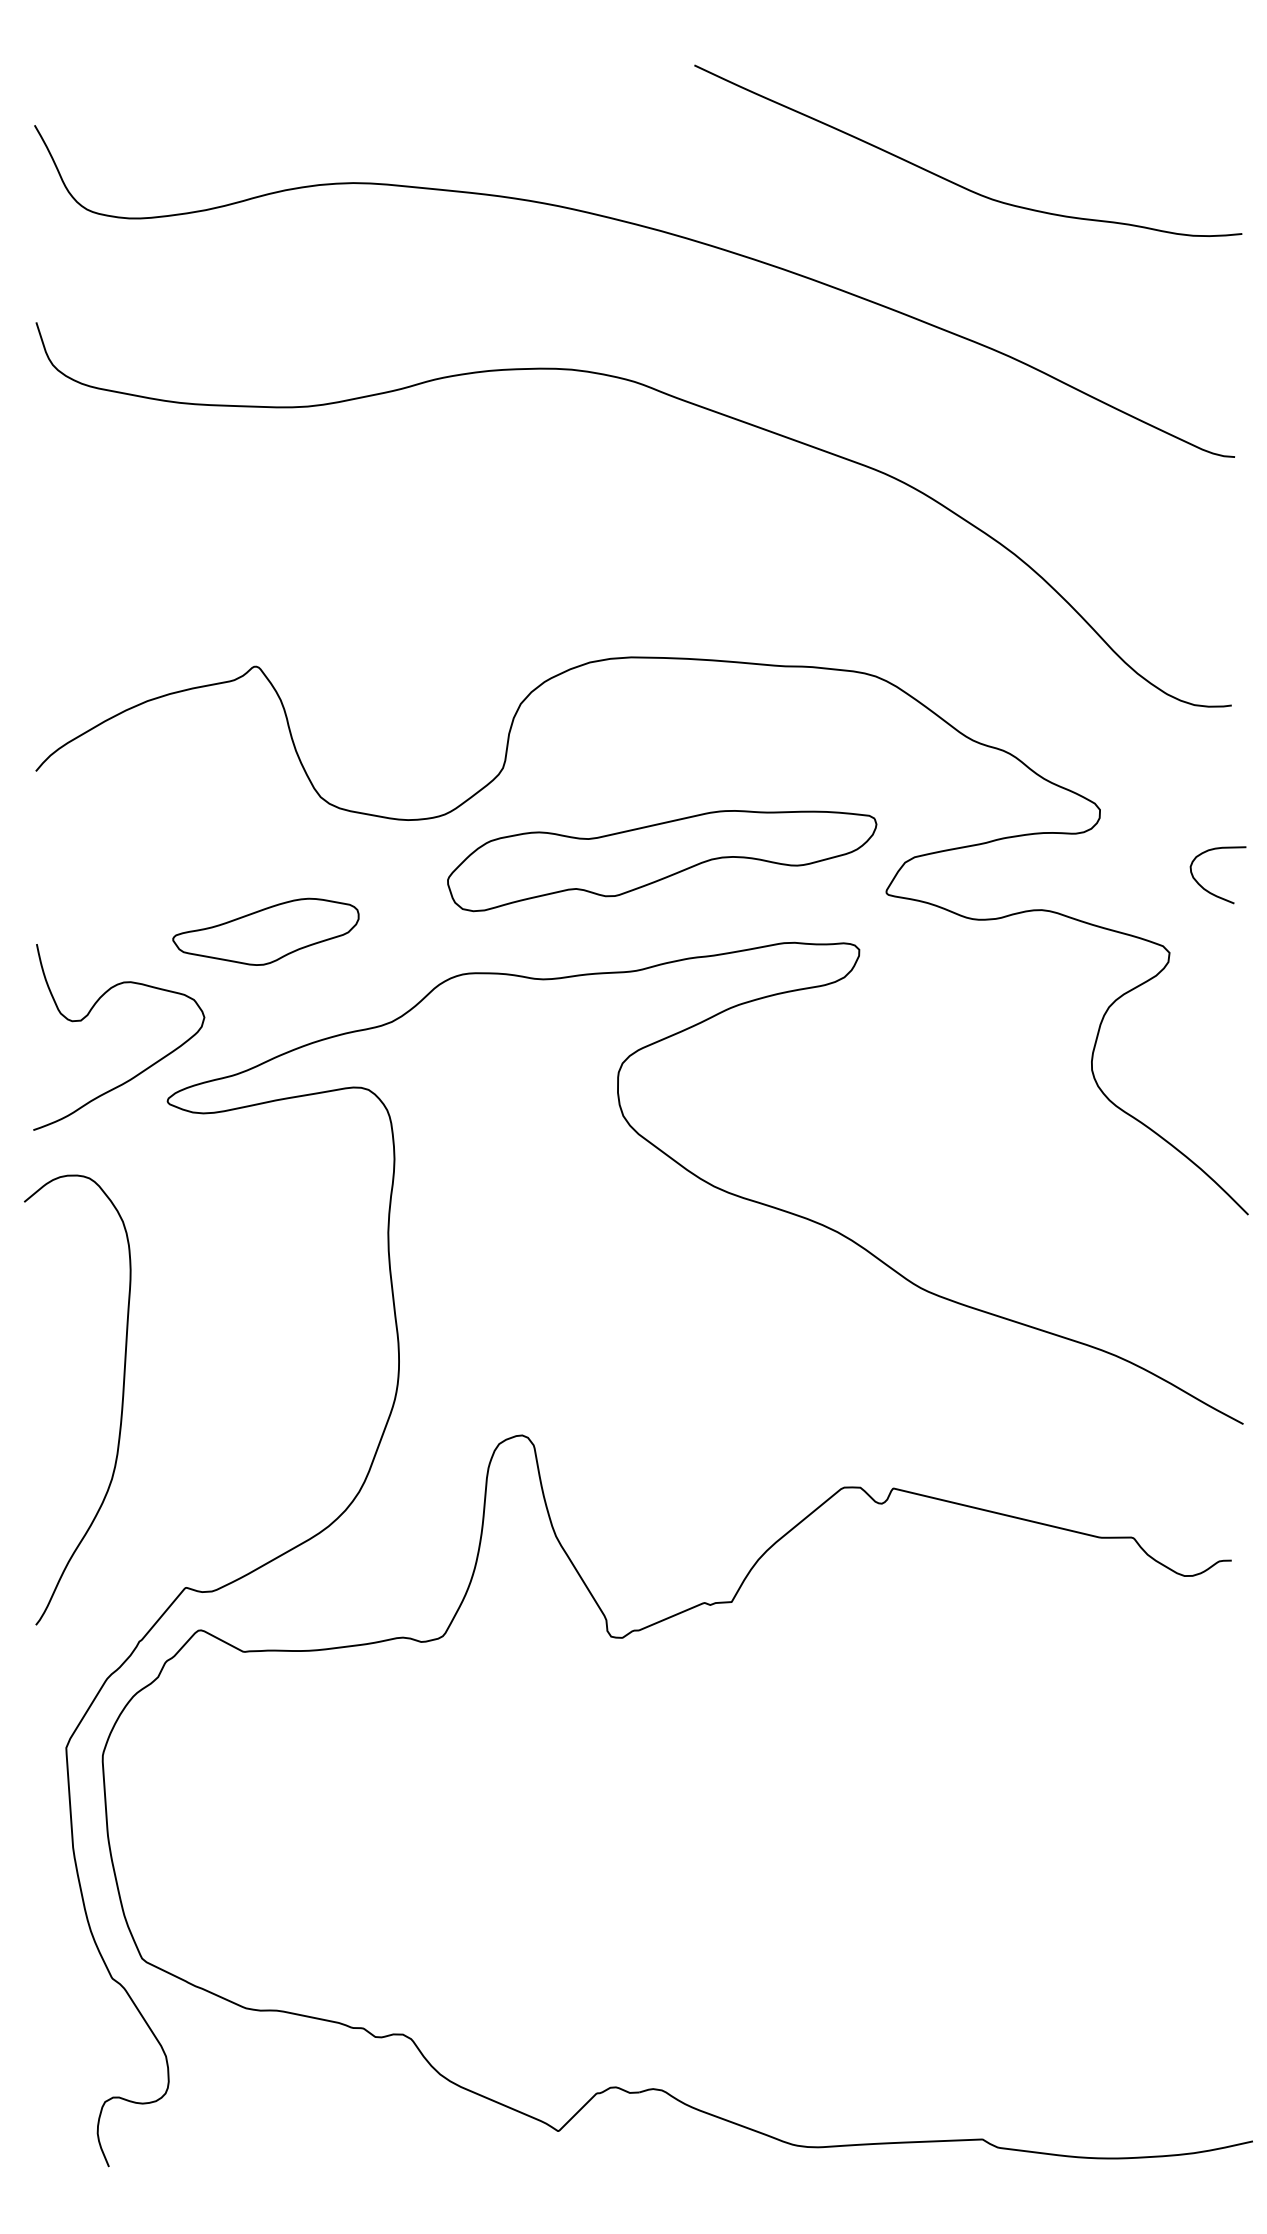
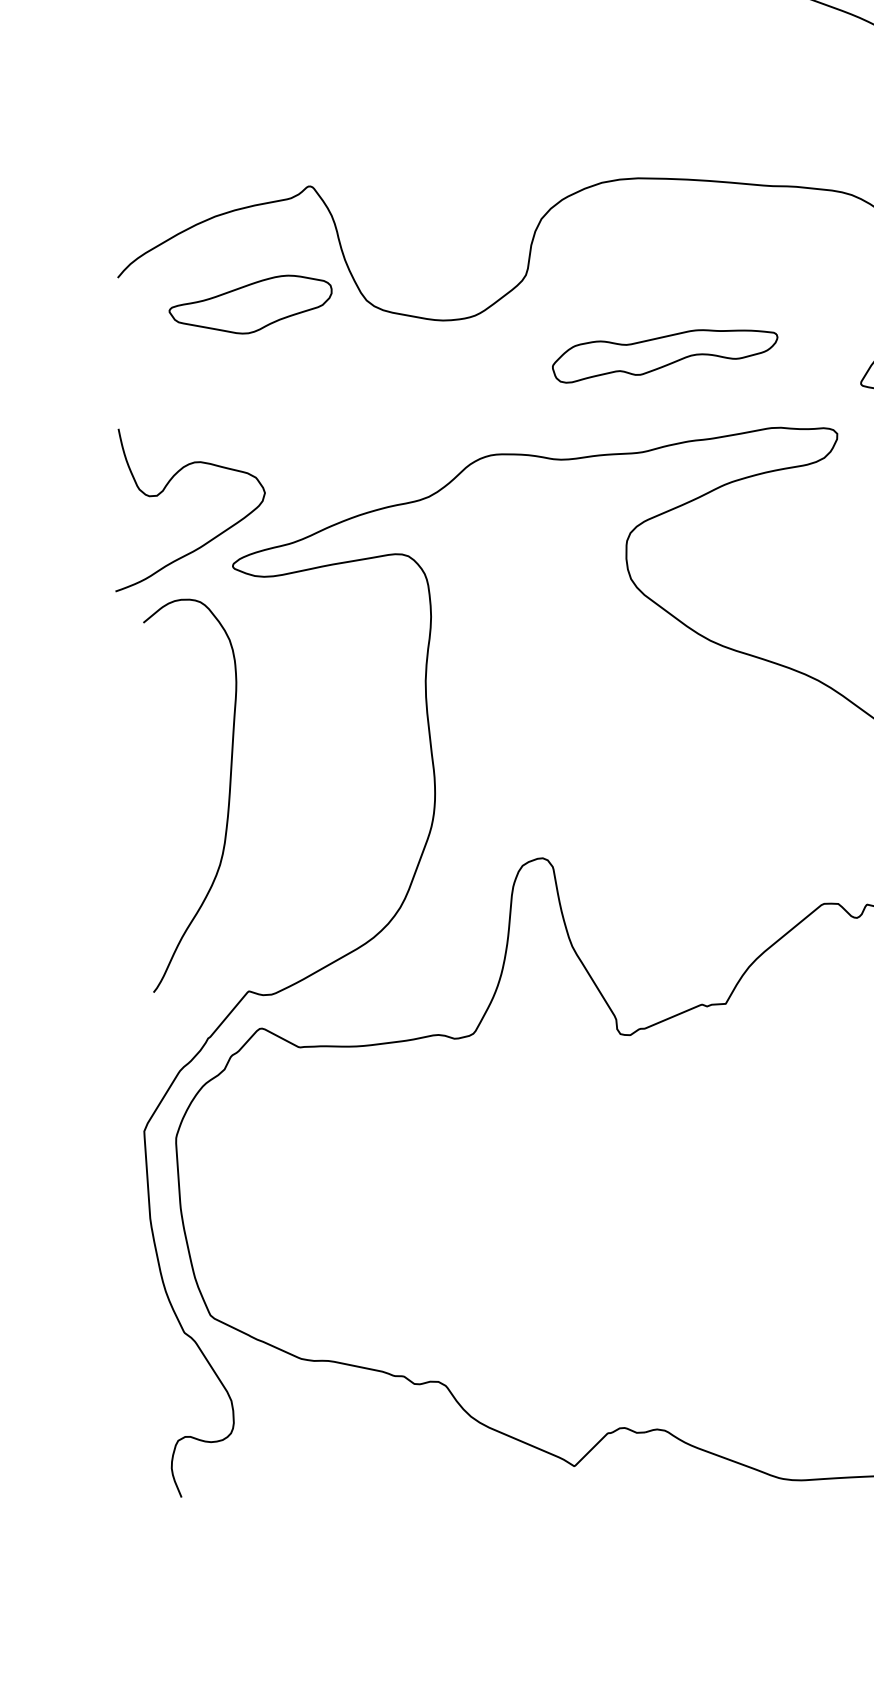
part: (662, 861) -> (665, 356), size x0.6
part: (265, 931) -> (250, 304), moved
curve: (121, 1401) -> (228, 797), moved

